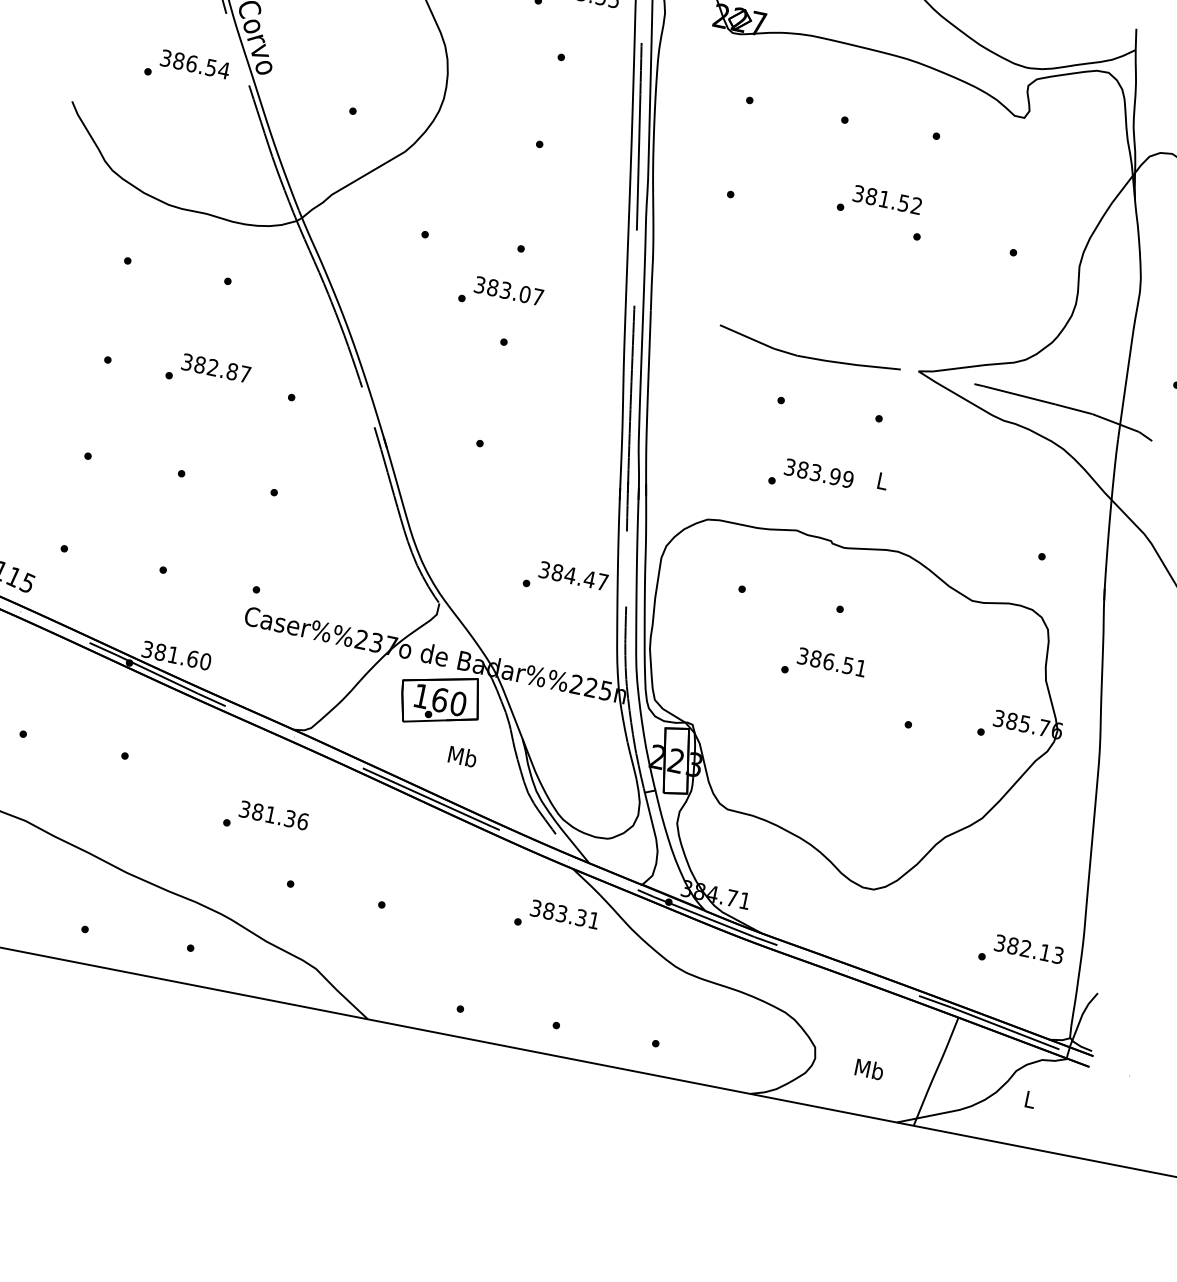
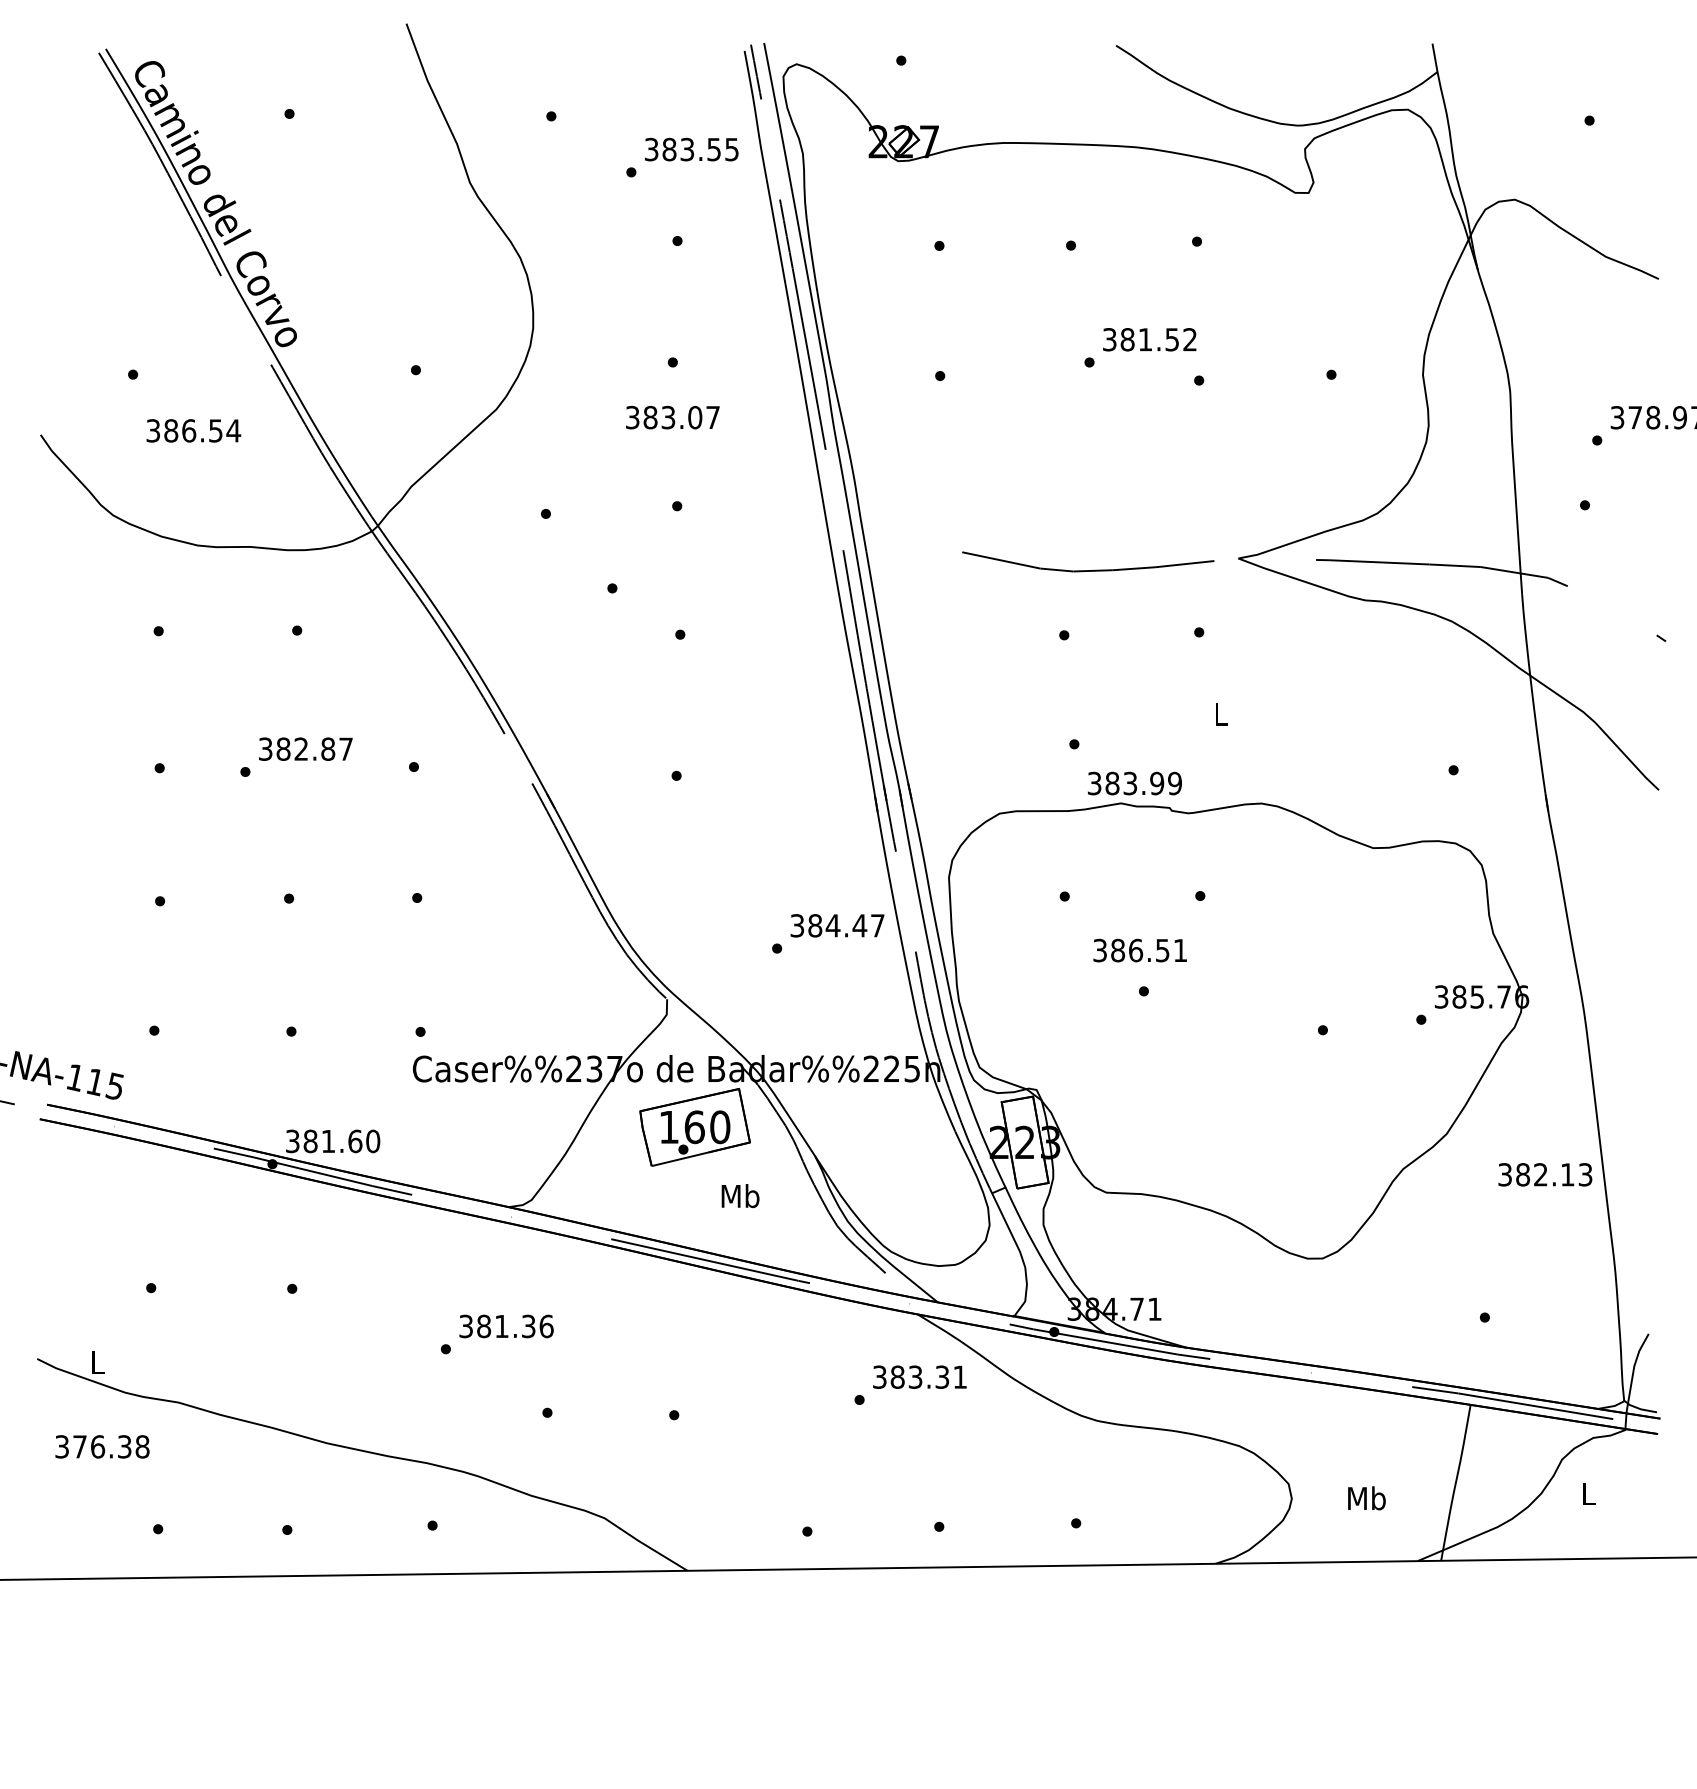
text: (195, 64) -> (193, 430), moved
text: (508, 291) -> (672, 417), moved
text: (818, 473) -> (1134, 783), moved
text: (831, 662) -> (1139, 950), moved
text: (1029, 949) -> (1545, 1174), moved

